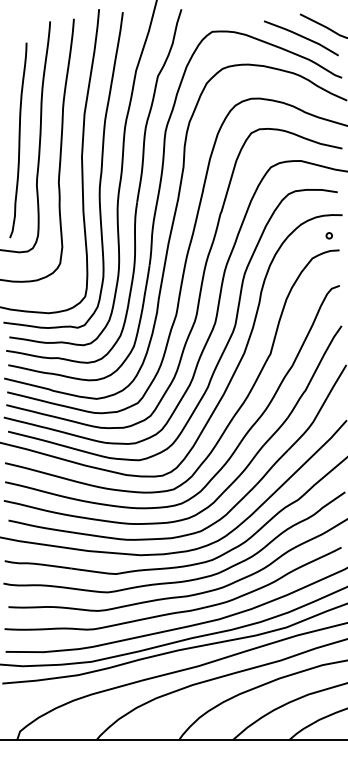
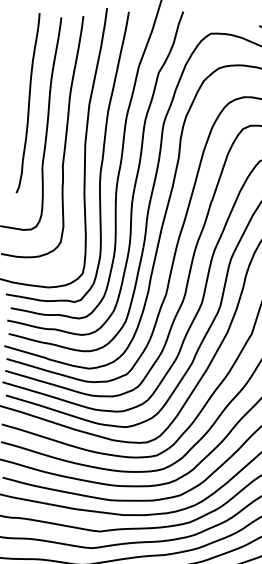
curve: (18, 140) -> (28, 103), moved

